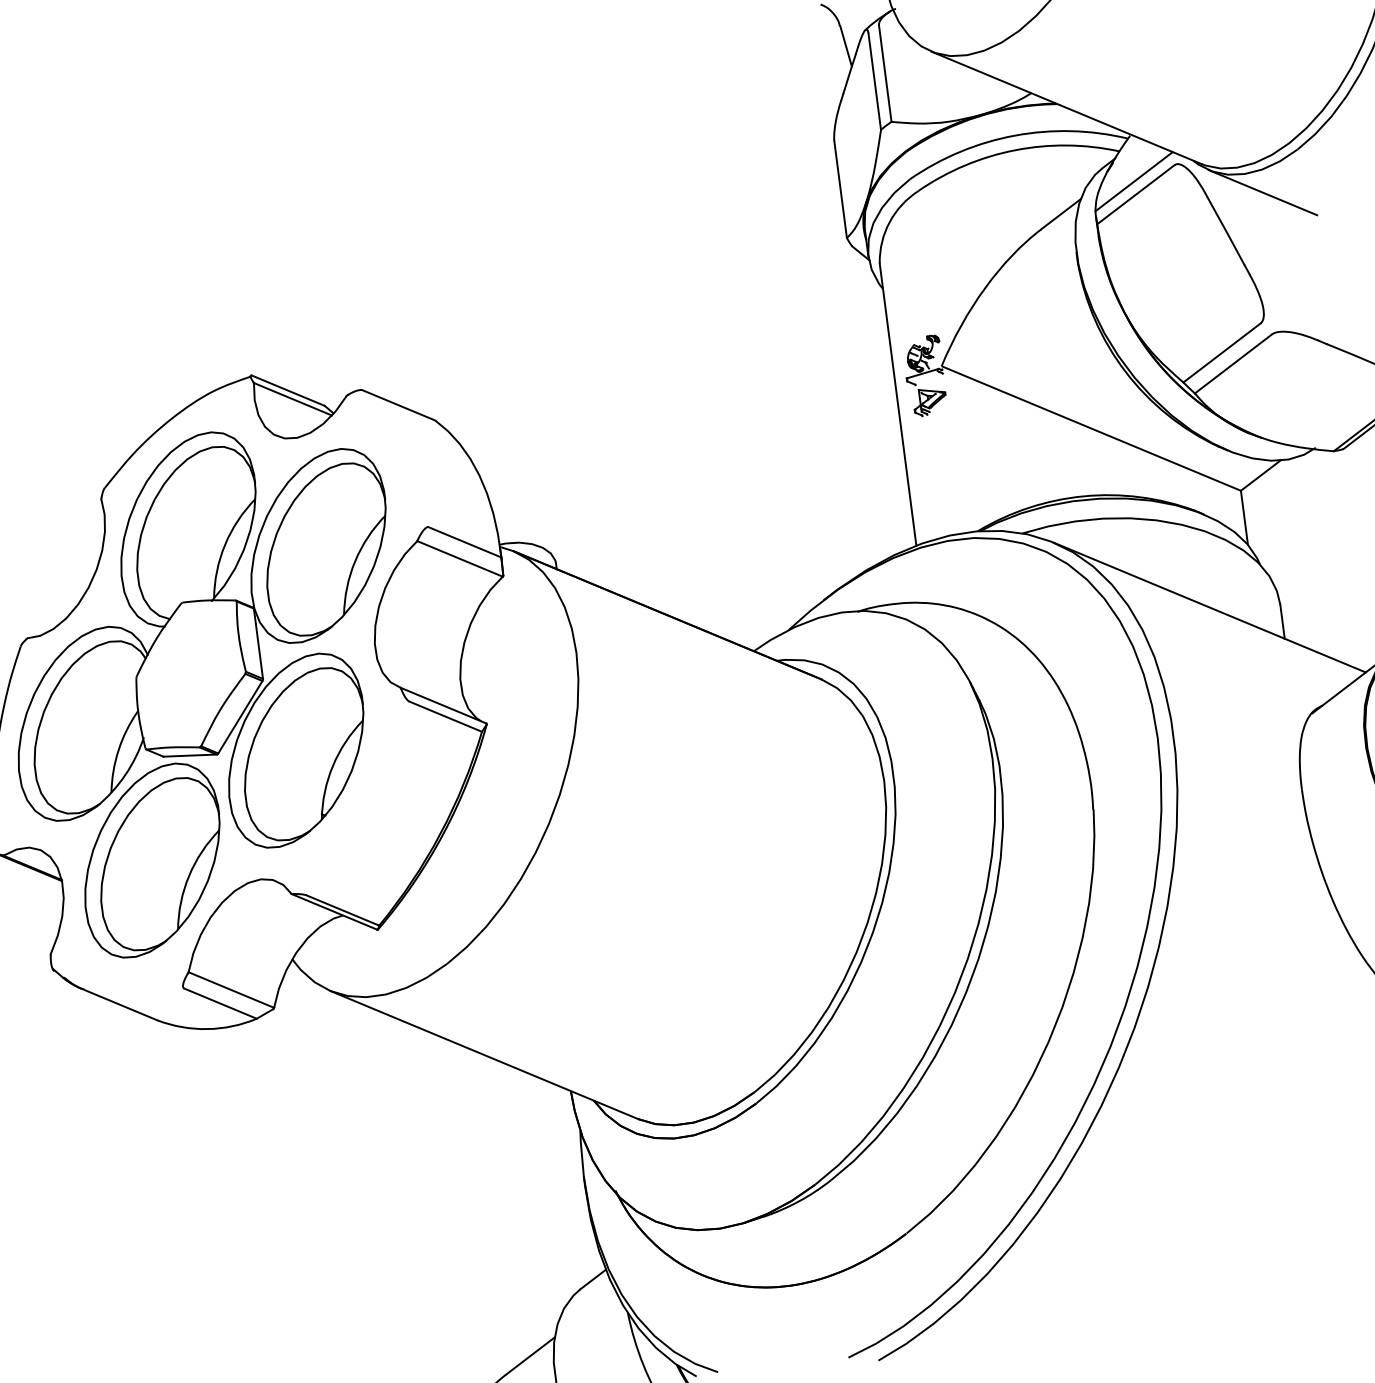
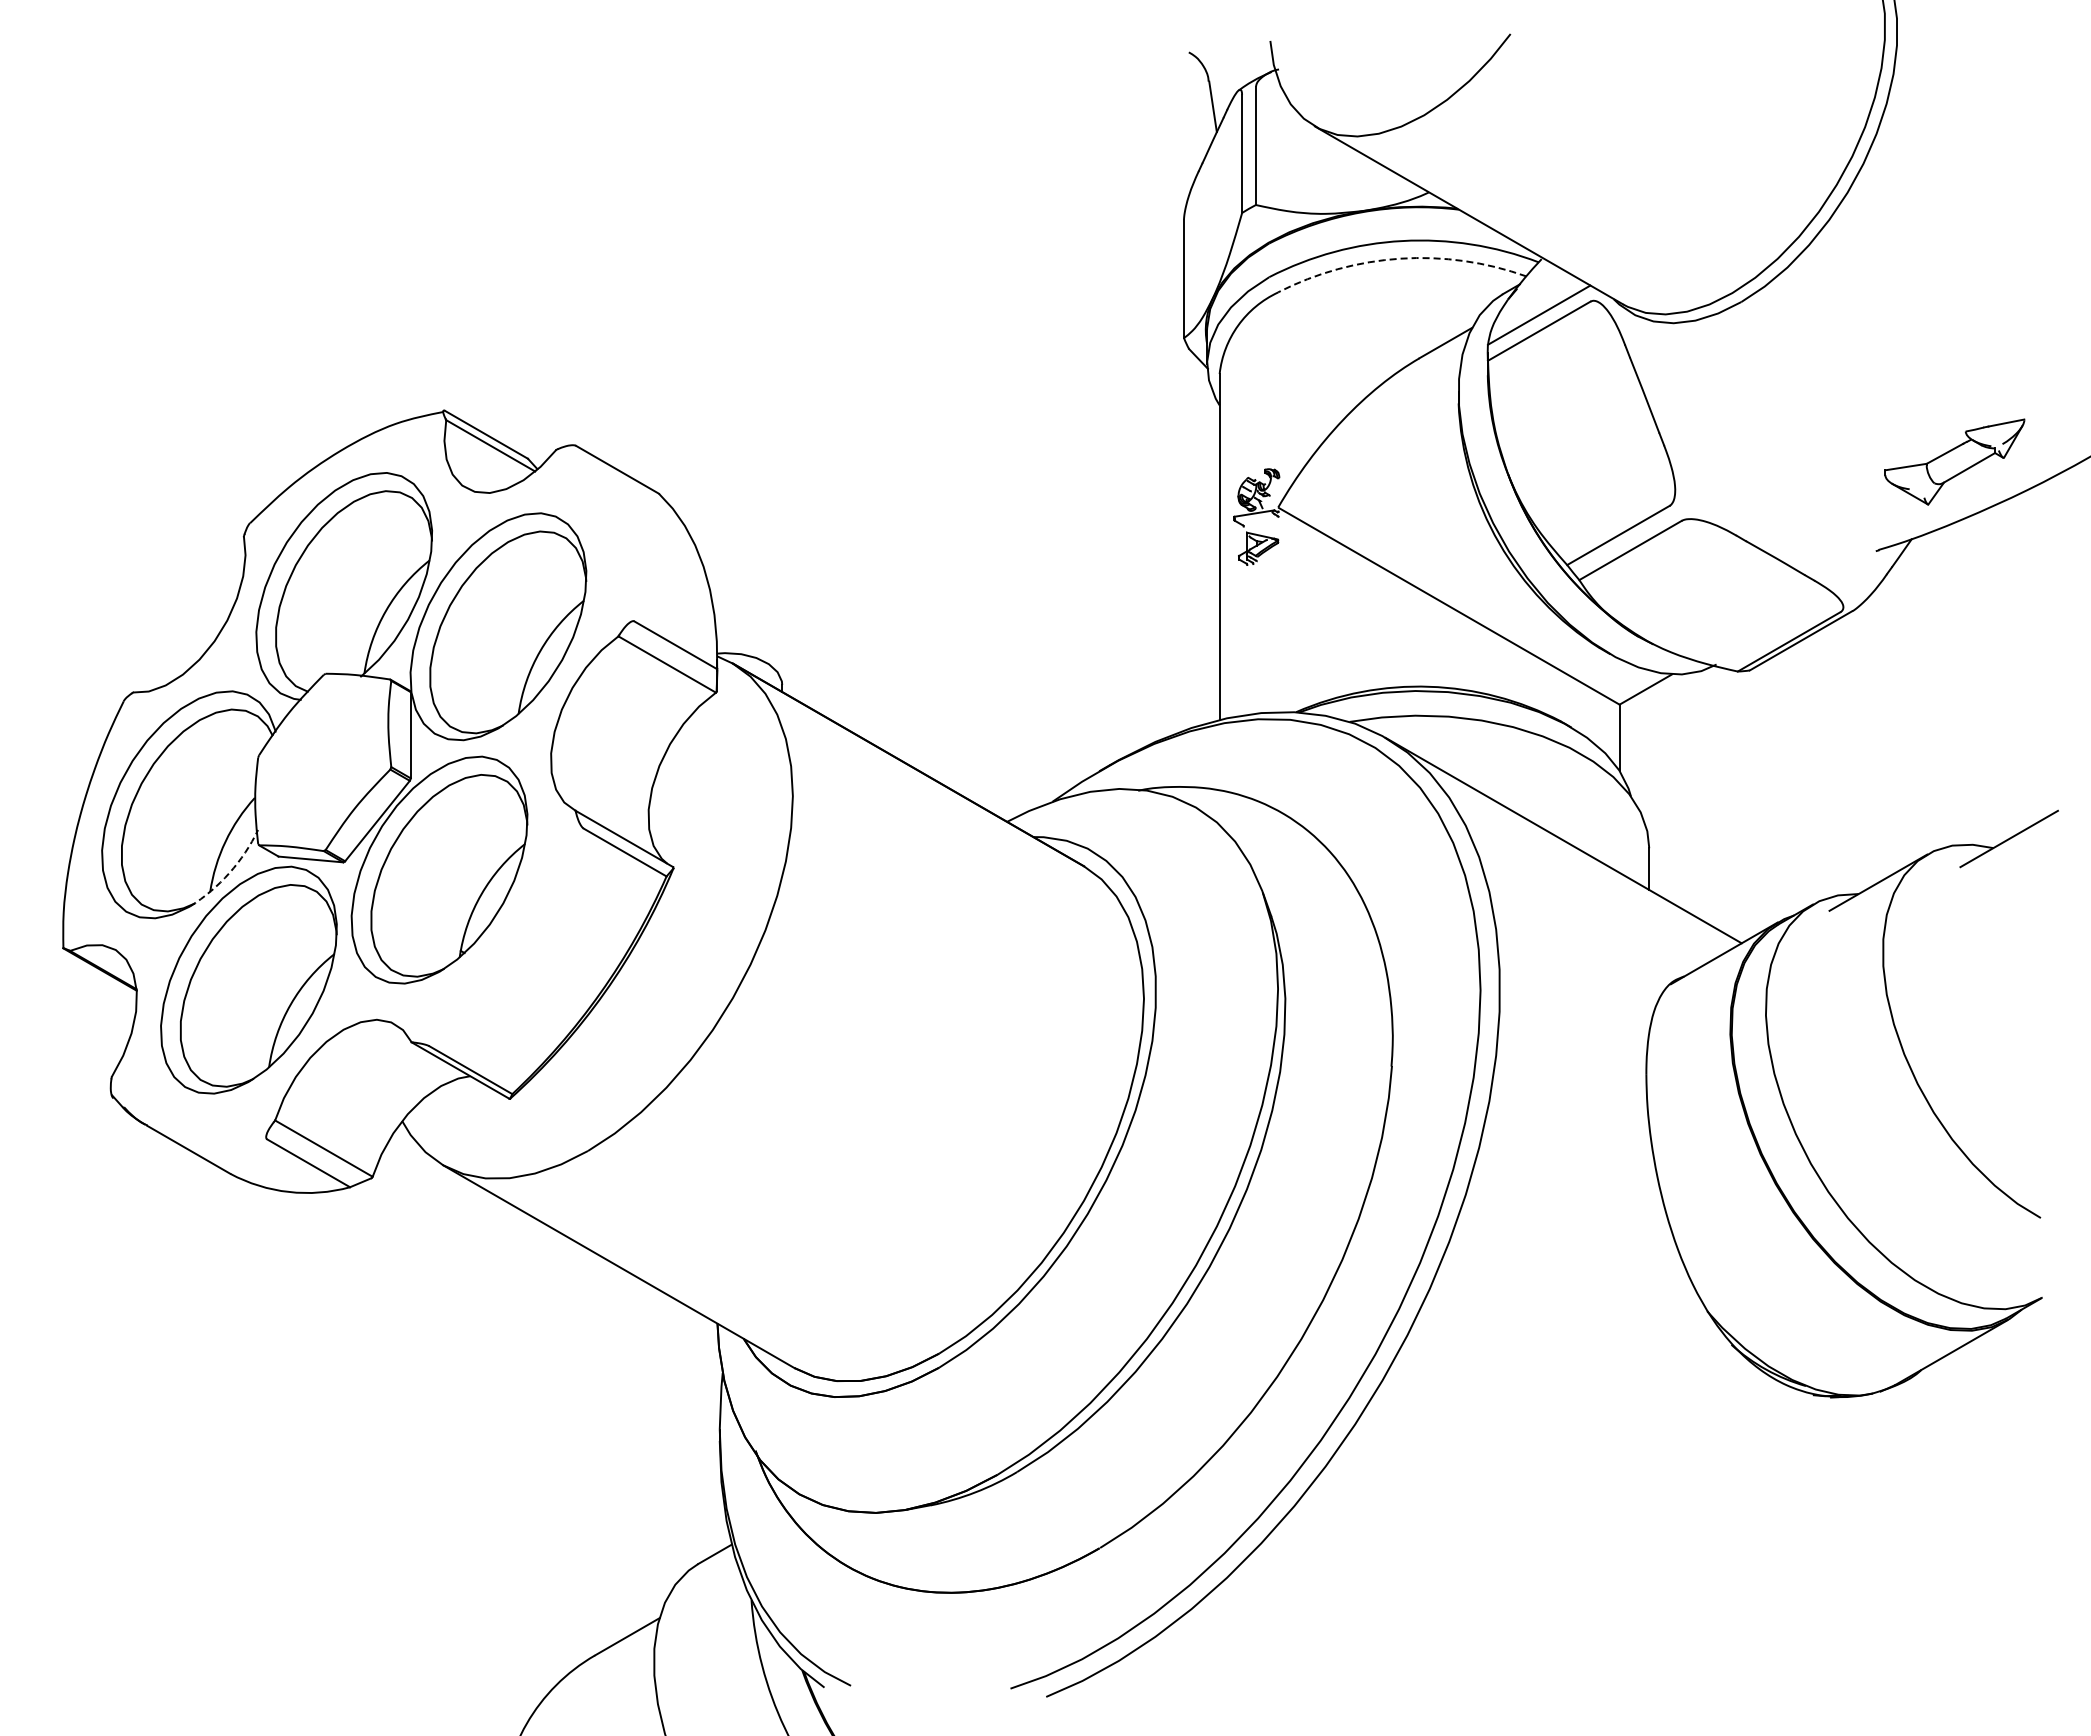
arc: (1015, 150) -> (1400, 258), solid -> dashed
line: (1262, 192) -> (1692, 348), removed
arc: (125, 775) -> (229, 873), solid -> dashed

